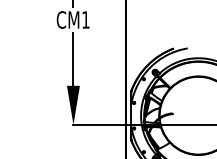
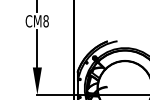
text: (85, 19) -> (45, 20), CM1 -> CM8

